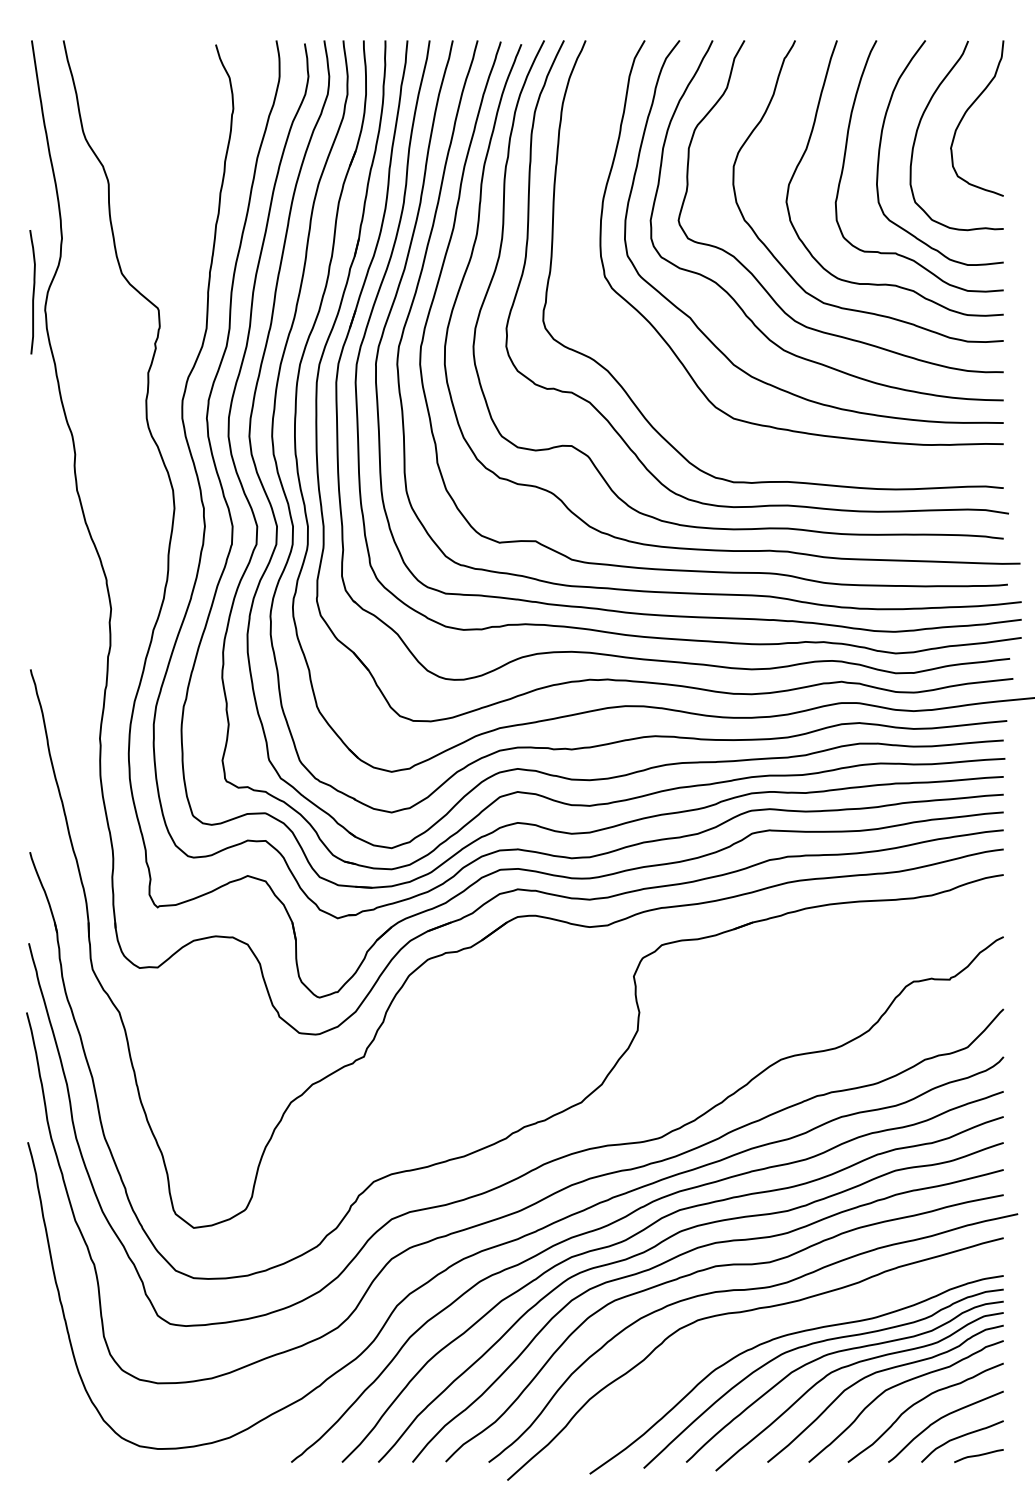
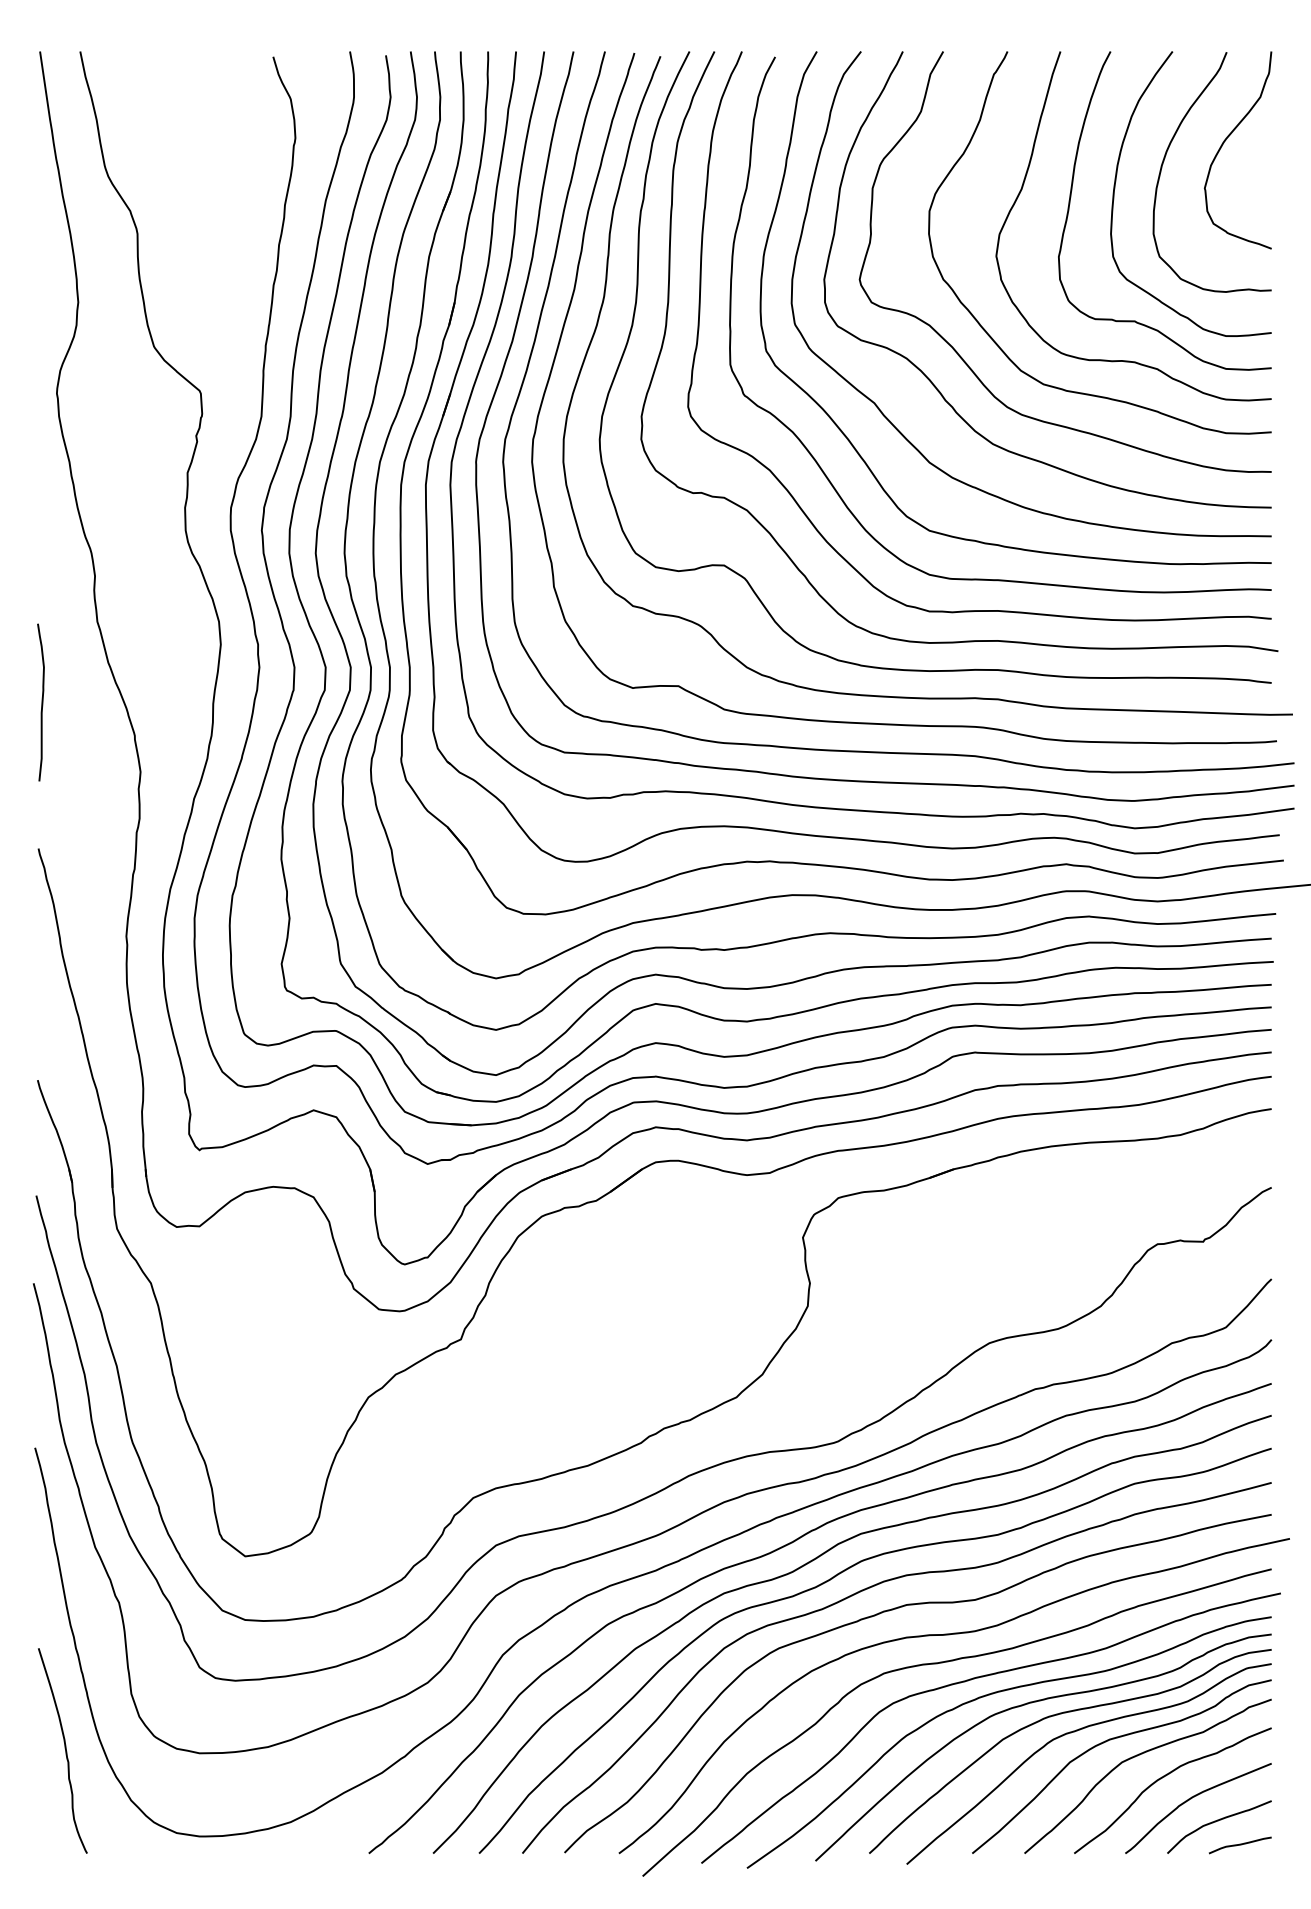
curve: (32, 292) -> (41, 702), moved
curve: (645, 363) -> (817, 461), added
curve: (772, 1324) -> (978, 1678), added
curve: (51, 1379) -> (64, 1748), added

